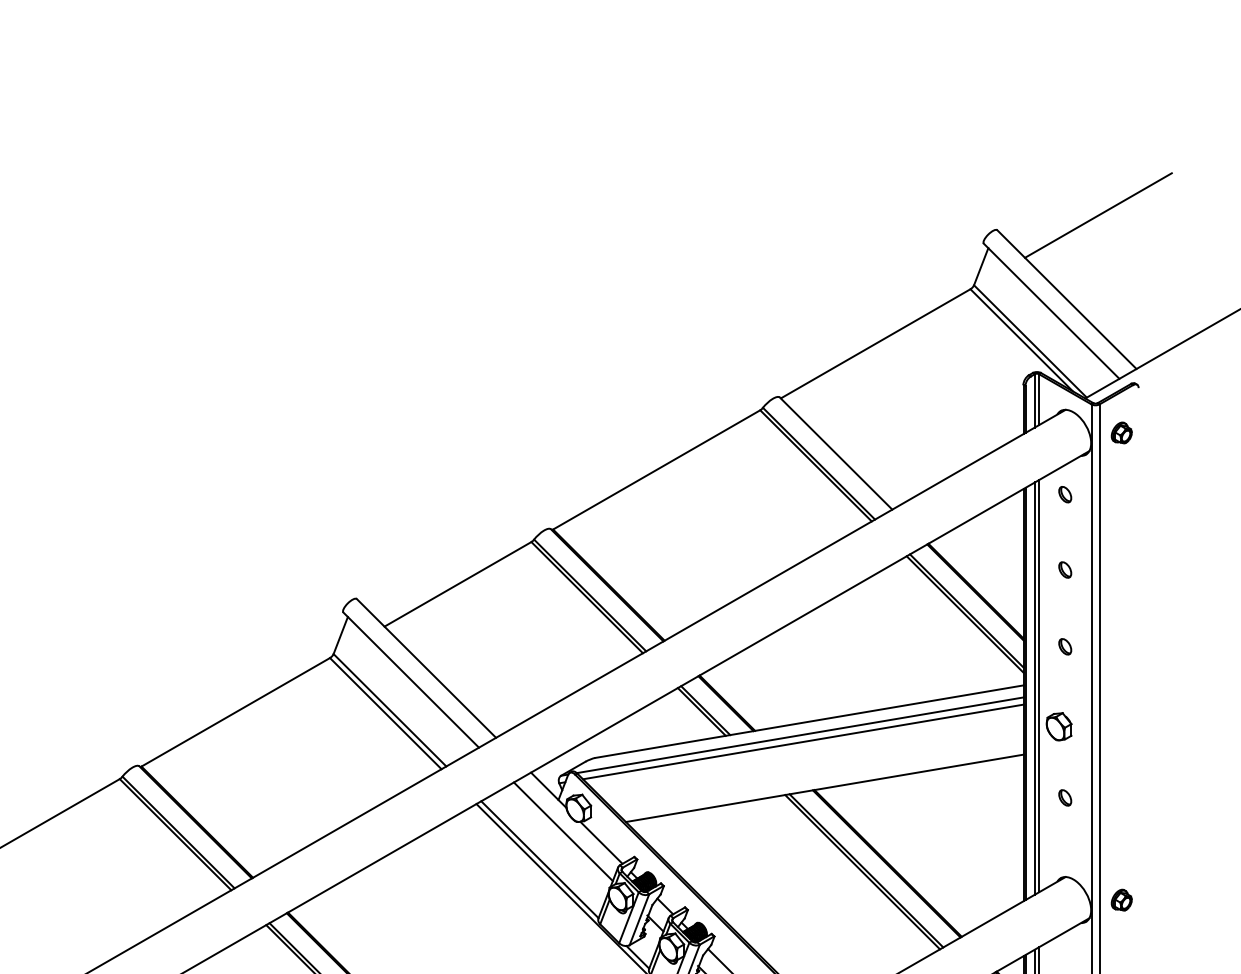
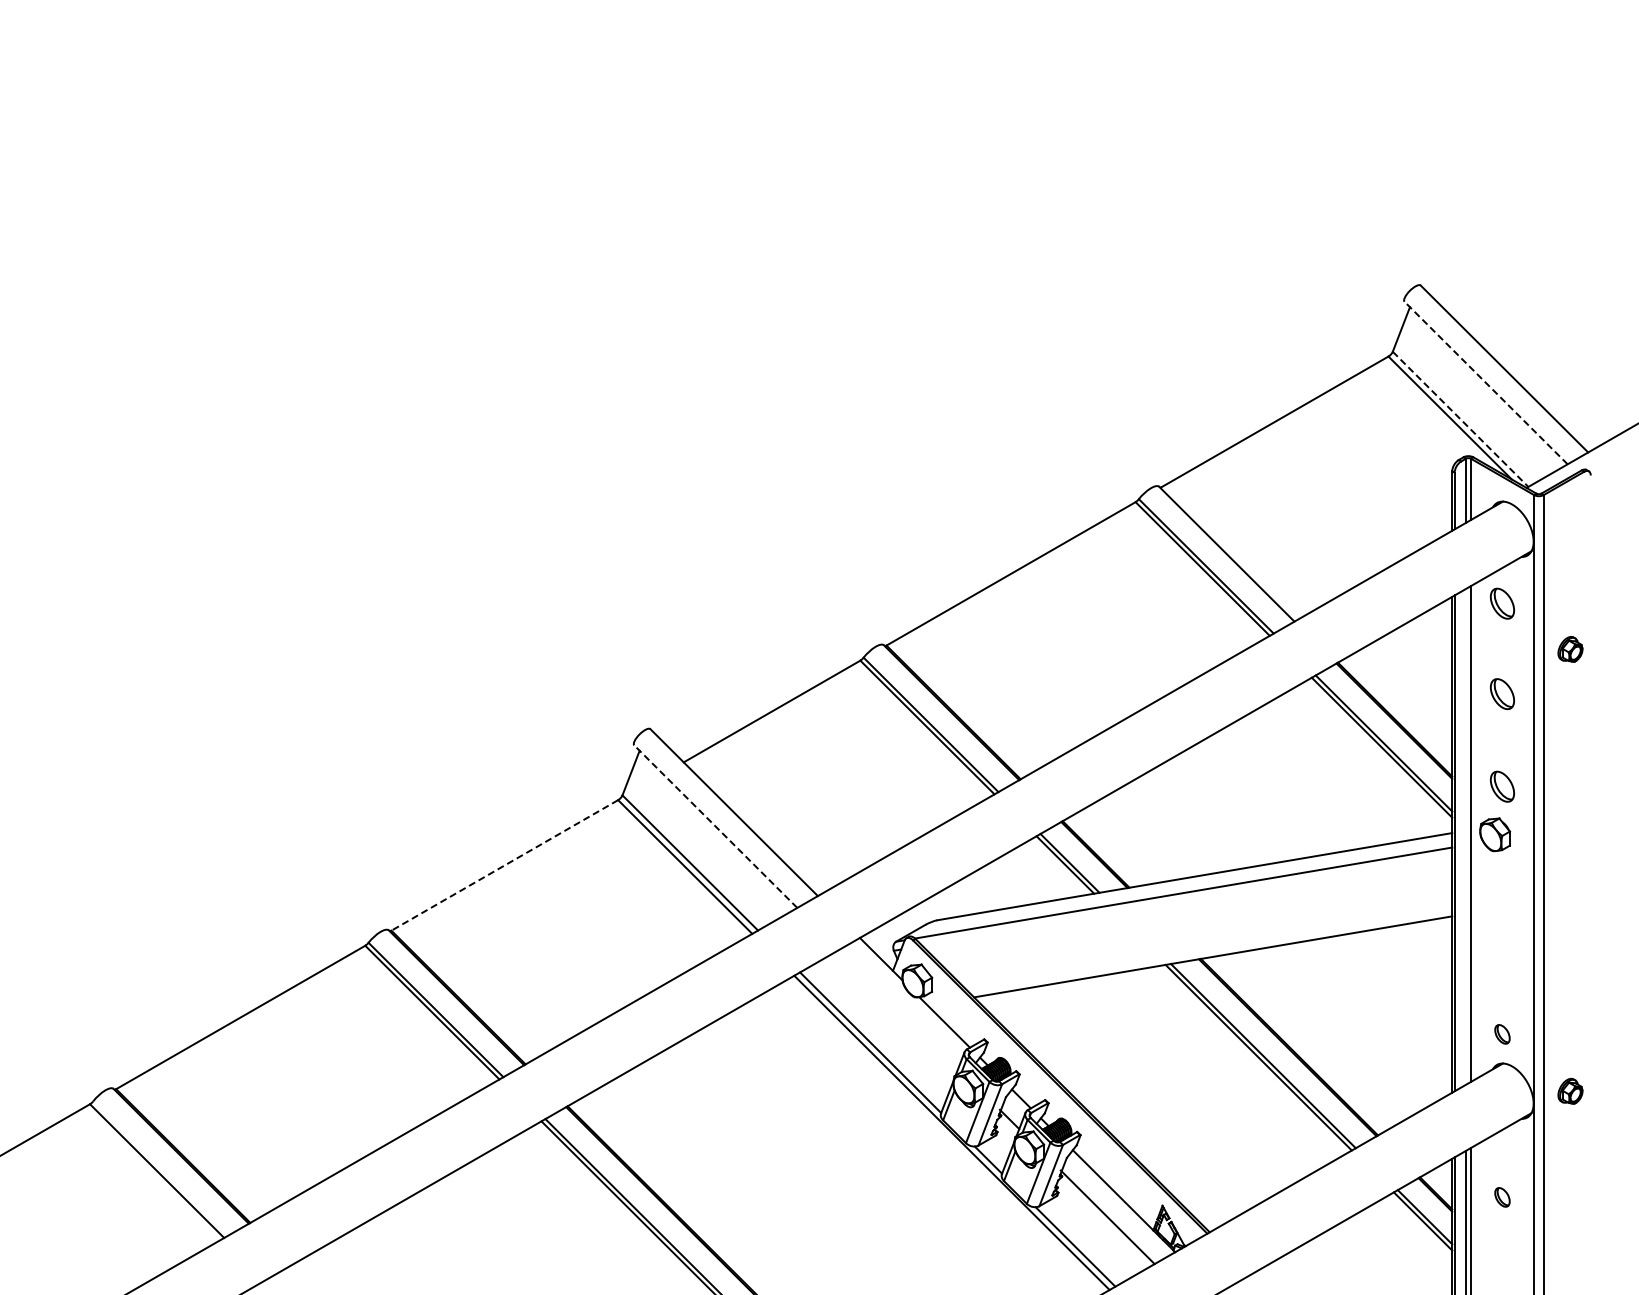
line: (1098, 215) -> (1542, 267), removed
line: (1051, 310) -> (1485, 382), solid -> dashed
line: (1030, 341) -> (1460, 419), solid -> dashed
part: (1121, 433) -> (1570, 649), moved
part: (1065, 494) -> (1502, 603), size x1.6
part: (1065, 570) -> (1502, 694), size x1.6
part: (1065, 646) -> (1502, 786), size x1.6
line: (410, 679) -> (715, 826), solid -> dashed
line: (1035, 688) -> (1466, 836), removed
line: (235, 712) -> (504, 865), solid -> dashed
part: (1059, 726) -> (1495, 834), moved
line: (803, 741) -> (1187, 900), removed
part: (1065, 798) -> (1502, 1034), moved
line: (563, 831) -> (898, 1008), removed

